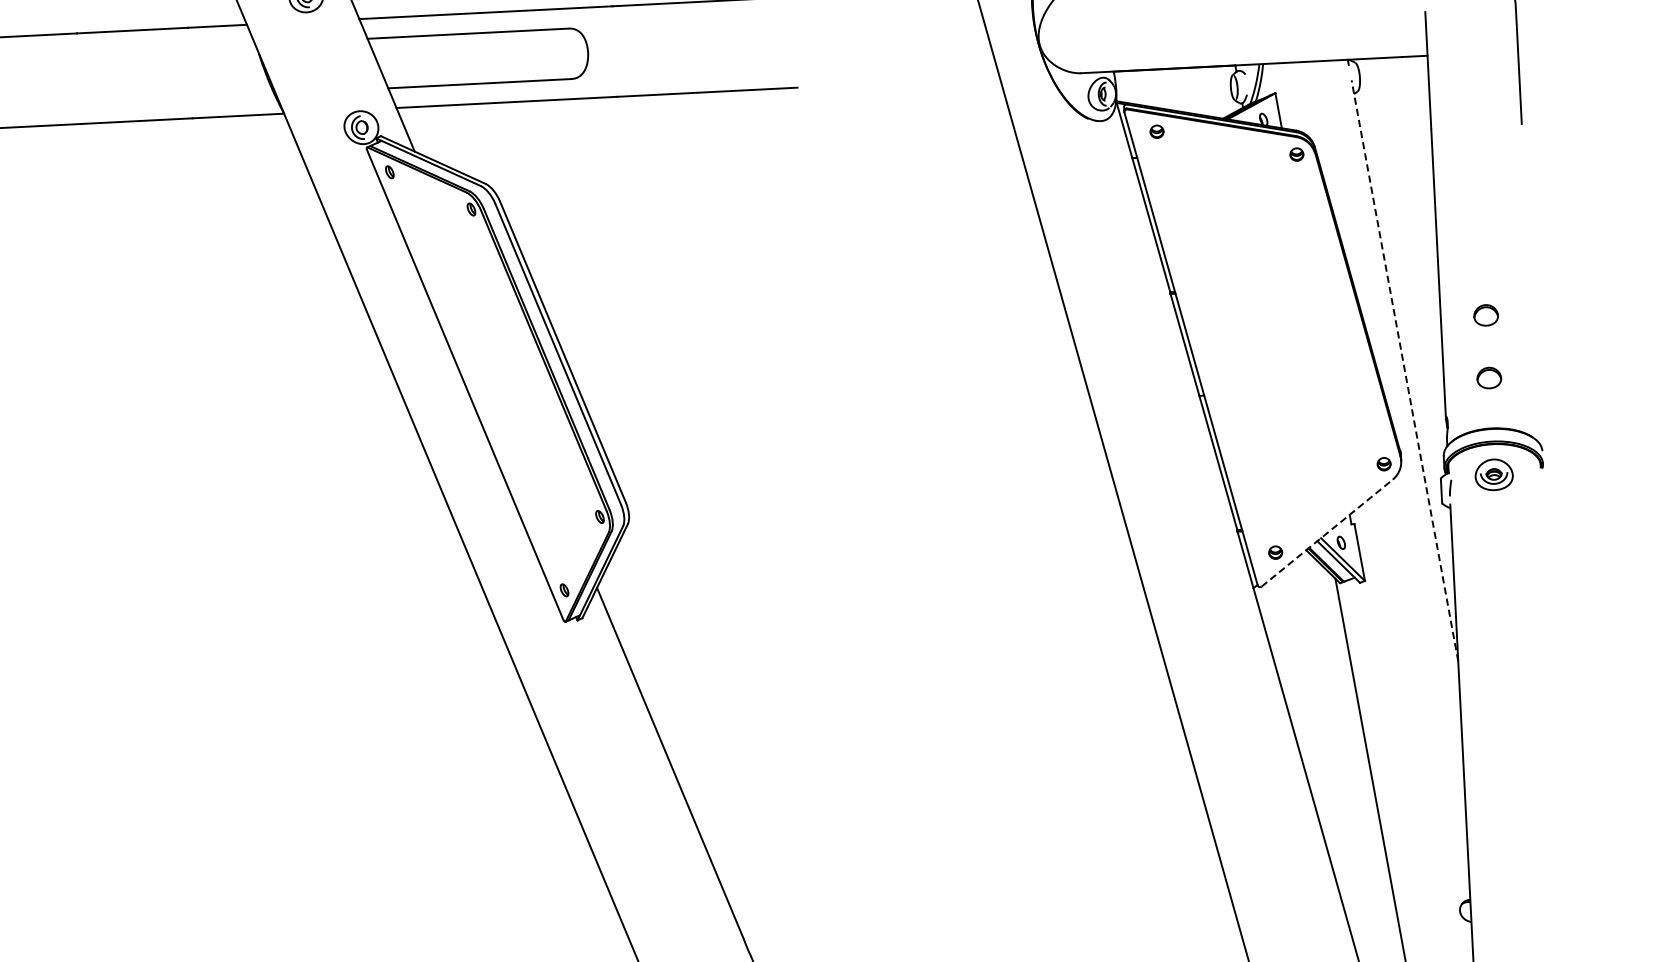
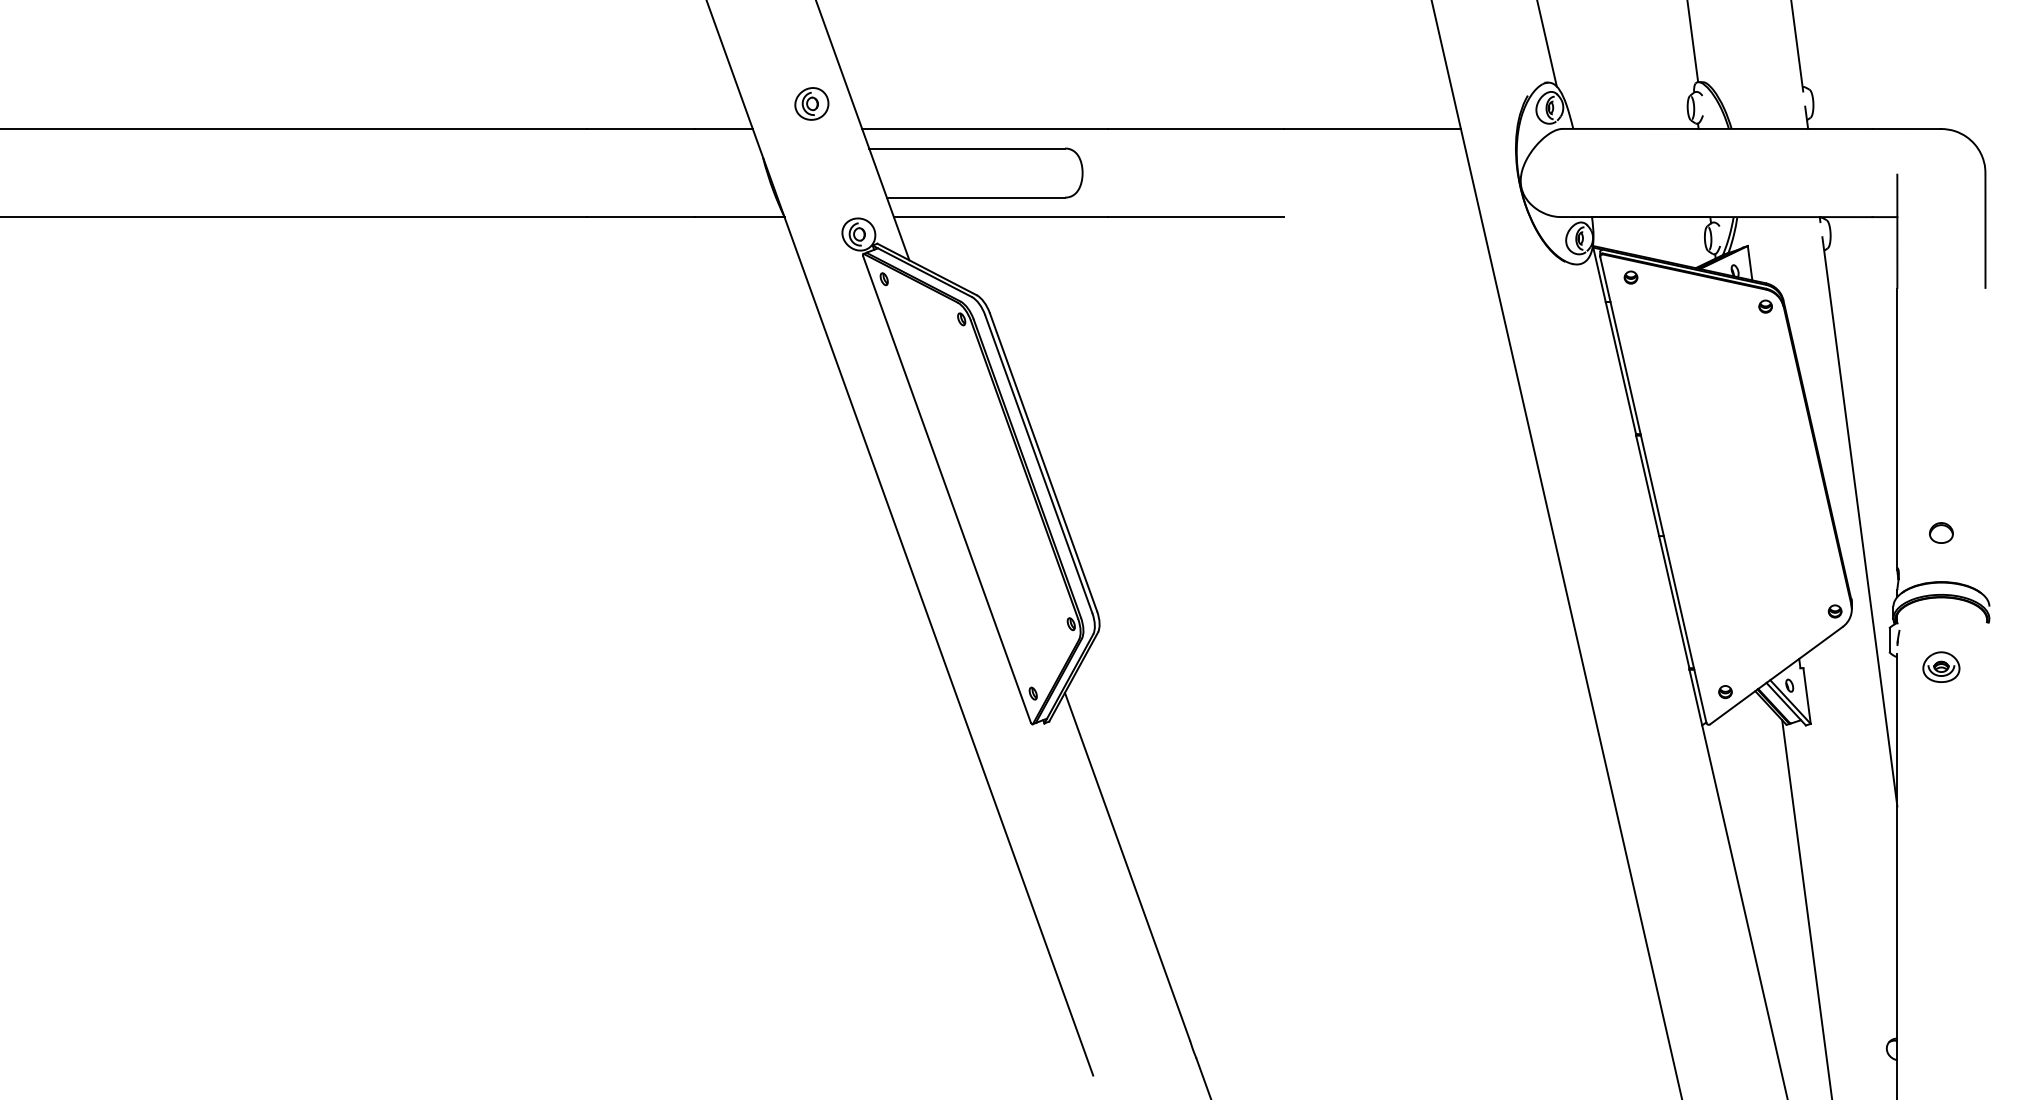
part: (1486, 314) -> (1941, 471), removed
line: (1404, 370) -> (1859, 521), dashed -> solid
part: (1494, 474) -> (1941, 666), moved
line: (1327, 533) -> (1776, 675), dashed -> solid

